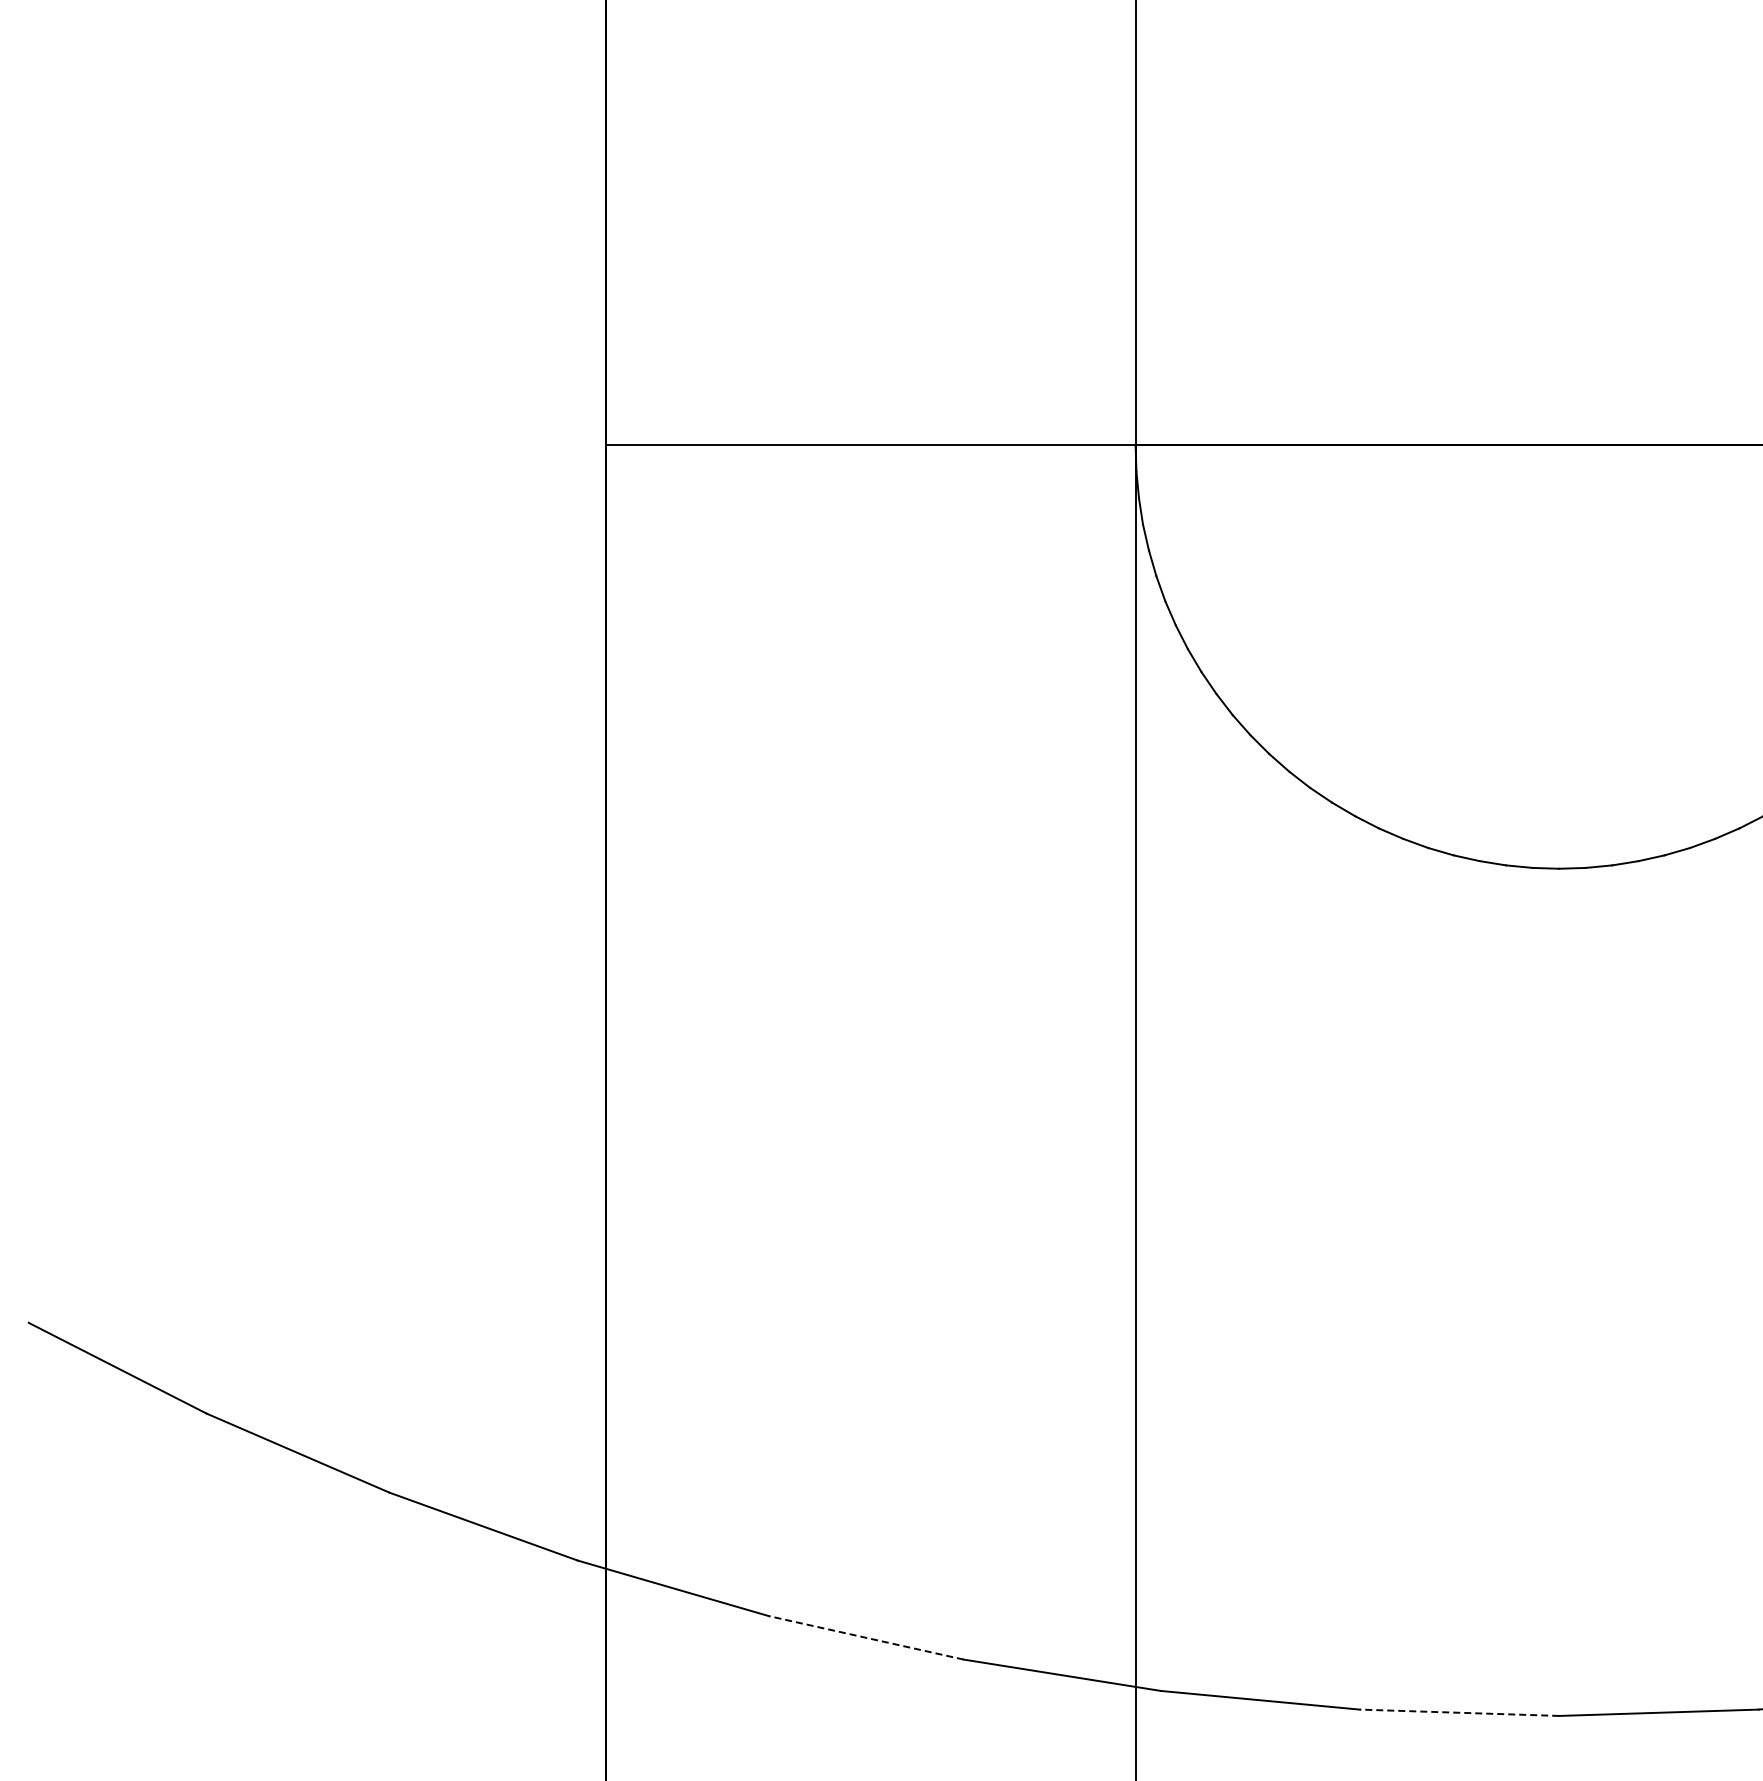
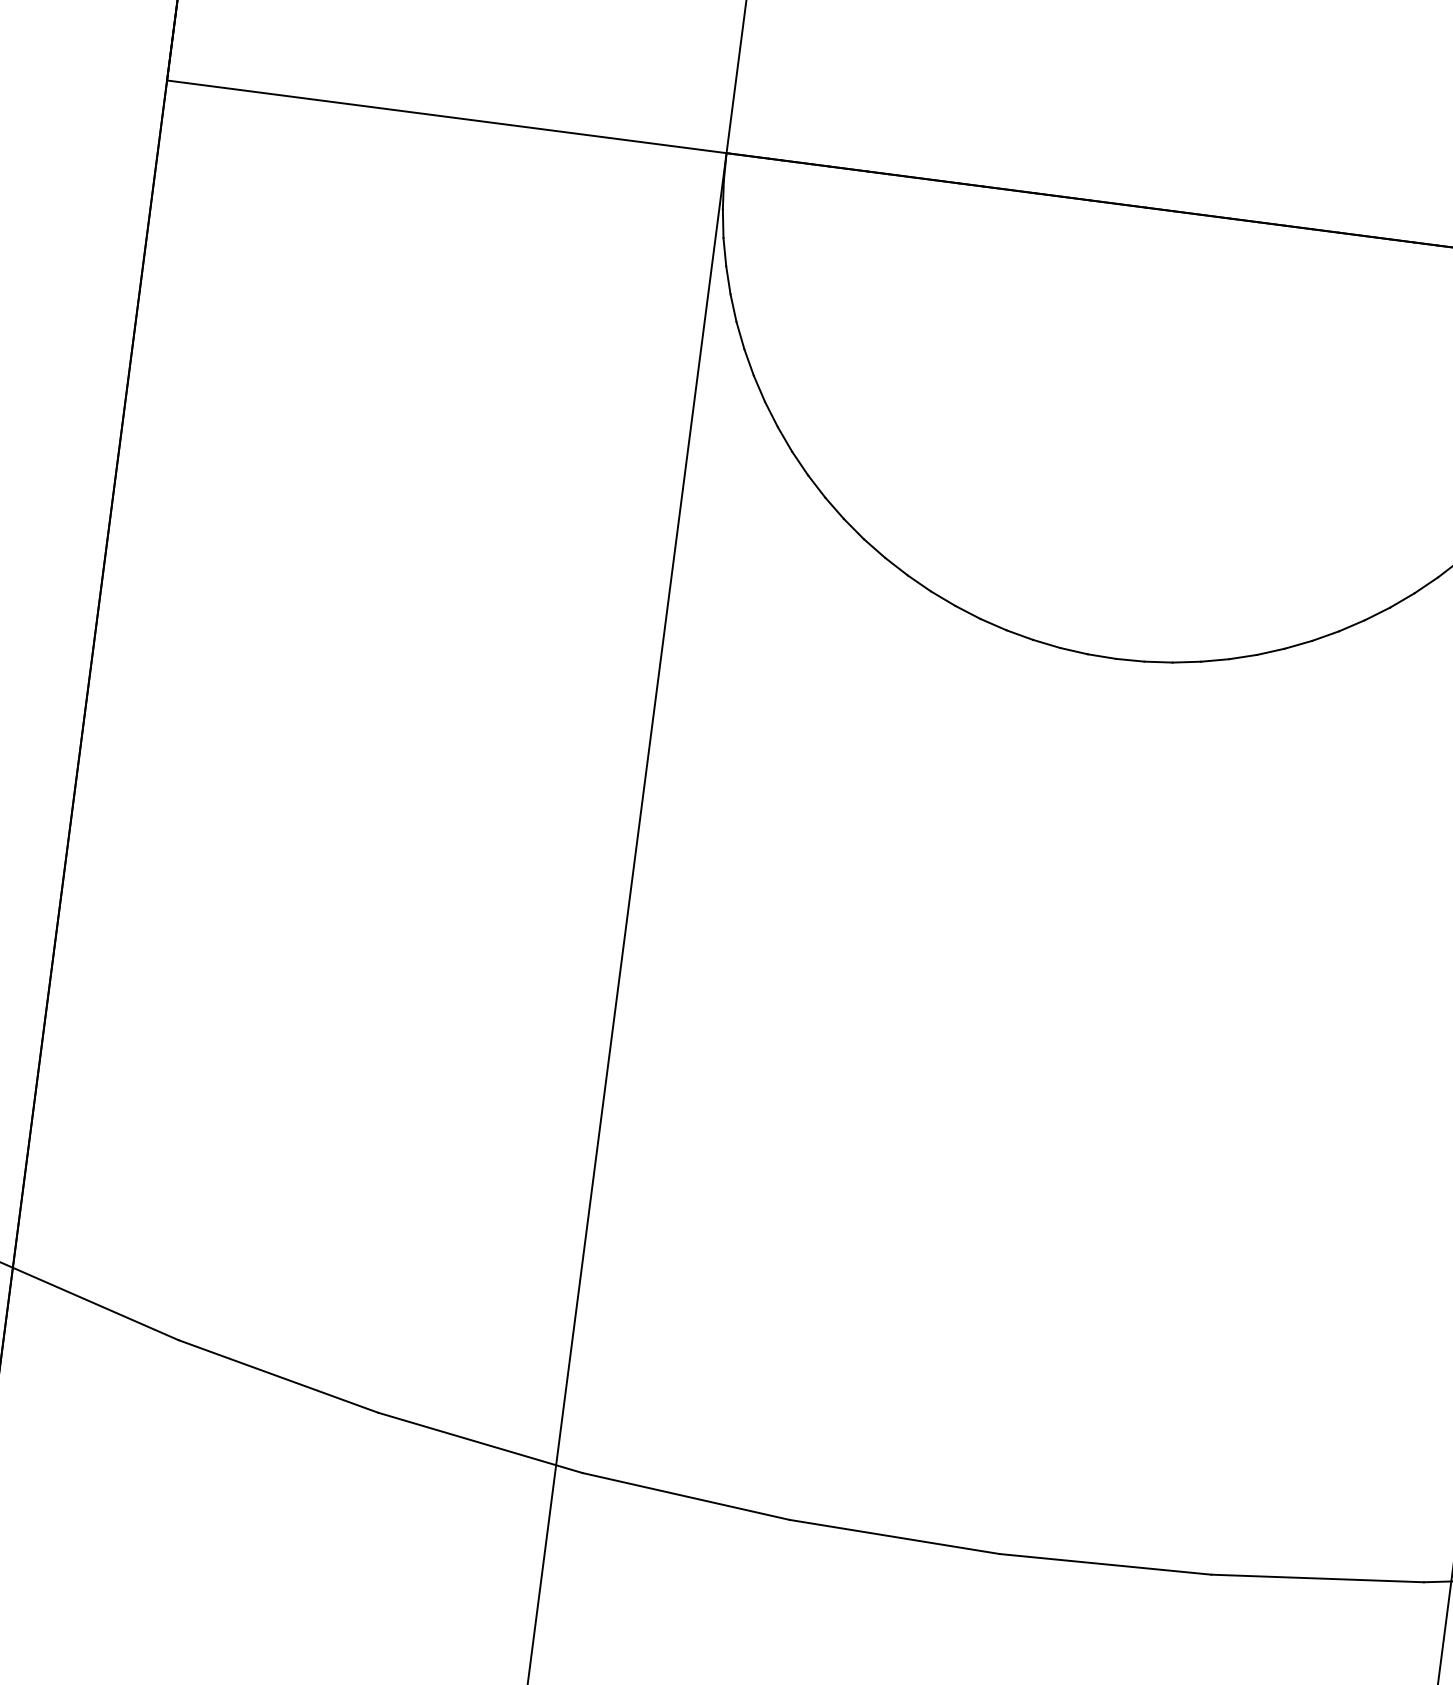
line: (866, 1637) -> (278, 1376), dashed -> solid
line: (1459, 1712) -> (894, 1536), dashed -> solid

